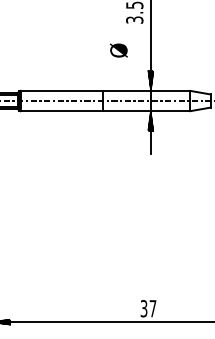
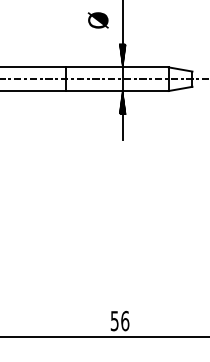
text: (118, 50) -> (97, 20), moved
text: (148, 308) -> (119, 320), 37 -> 56

